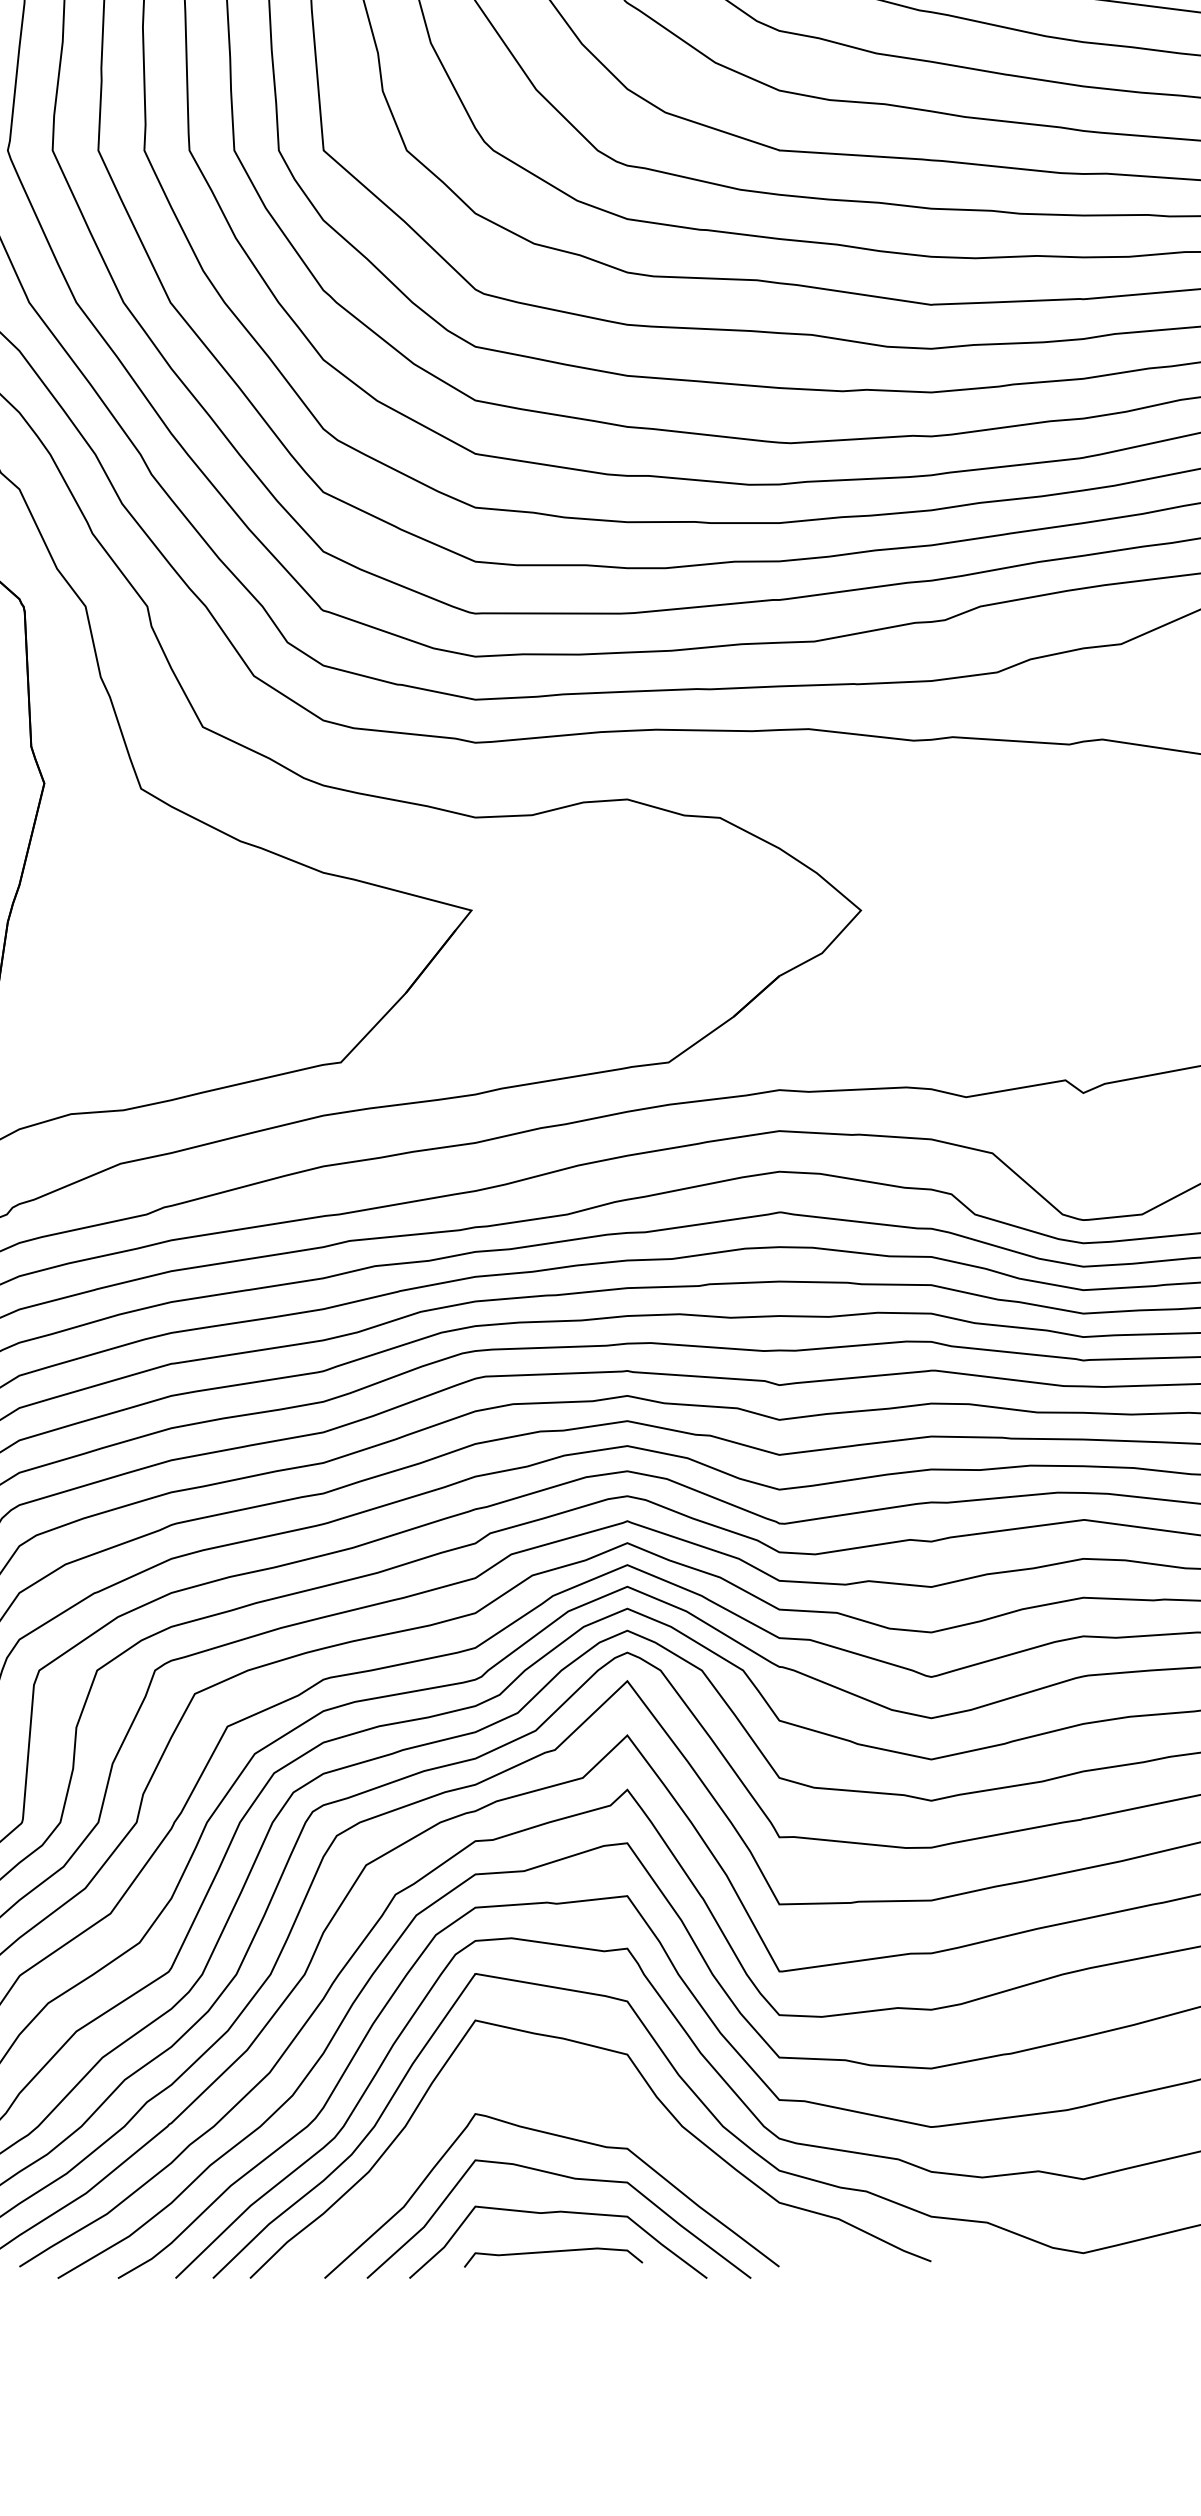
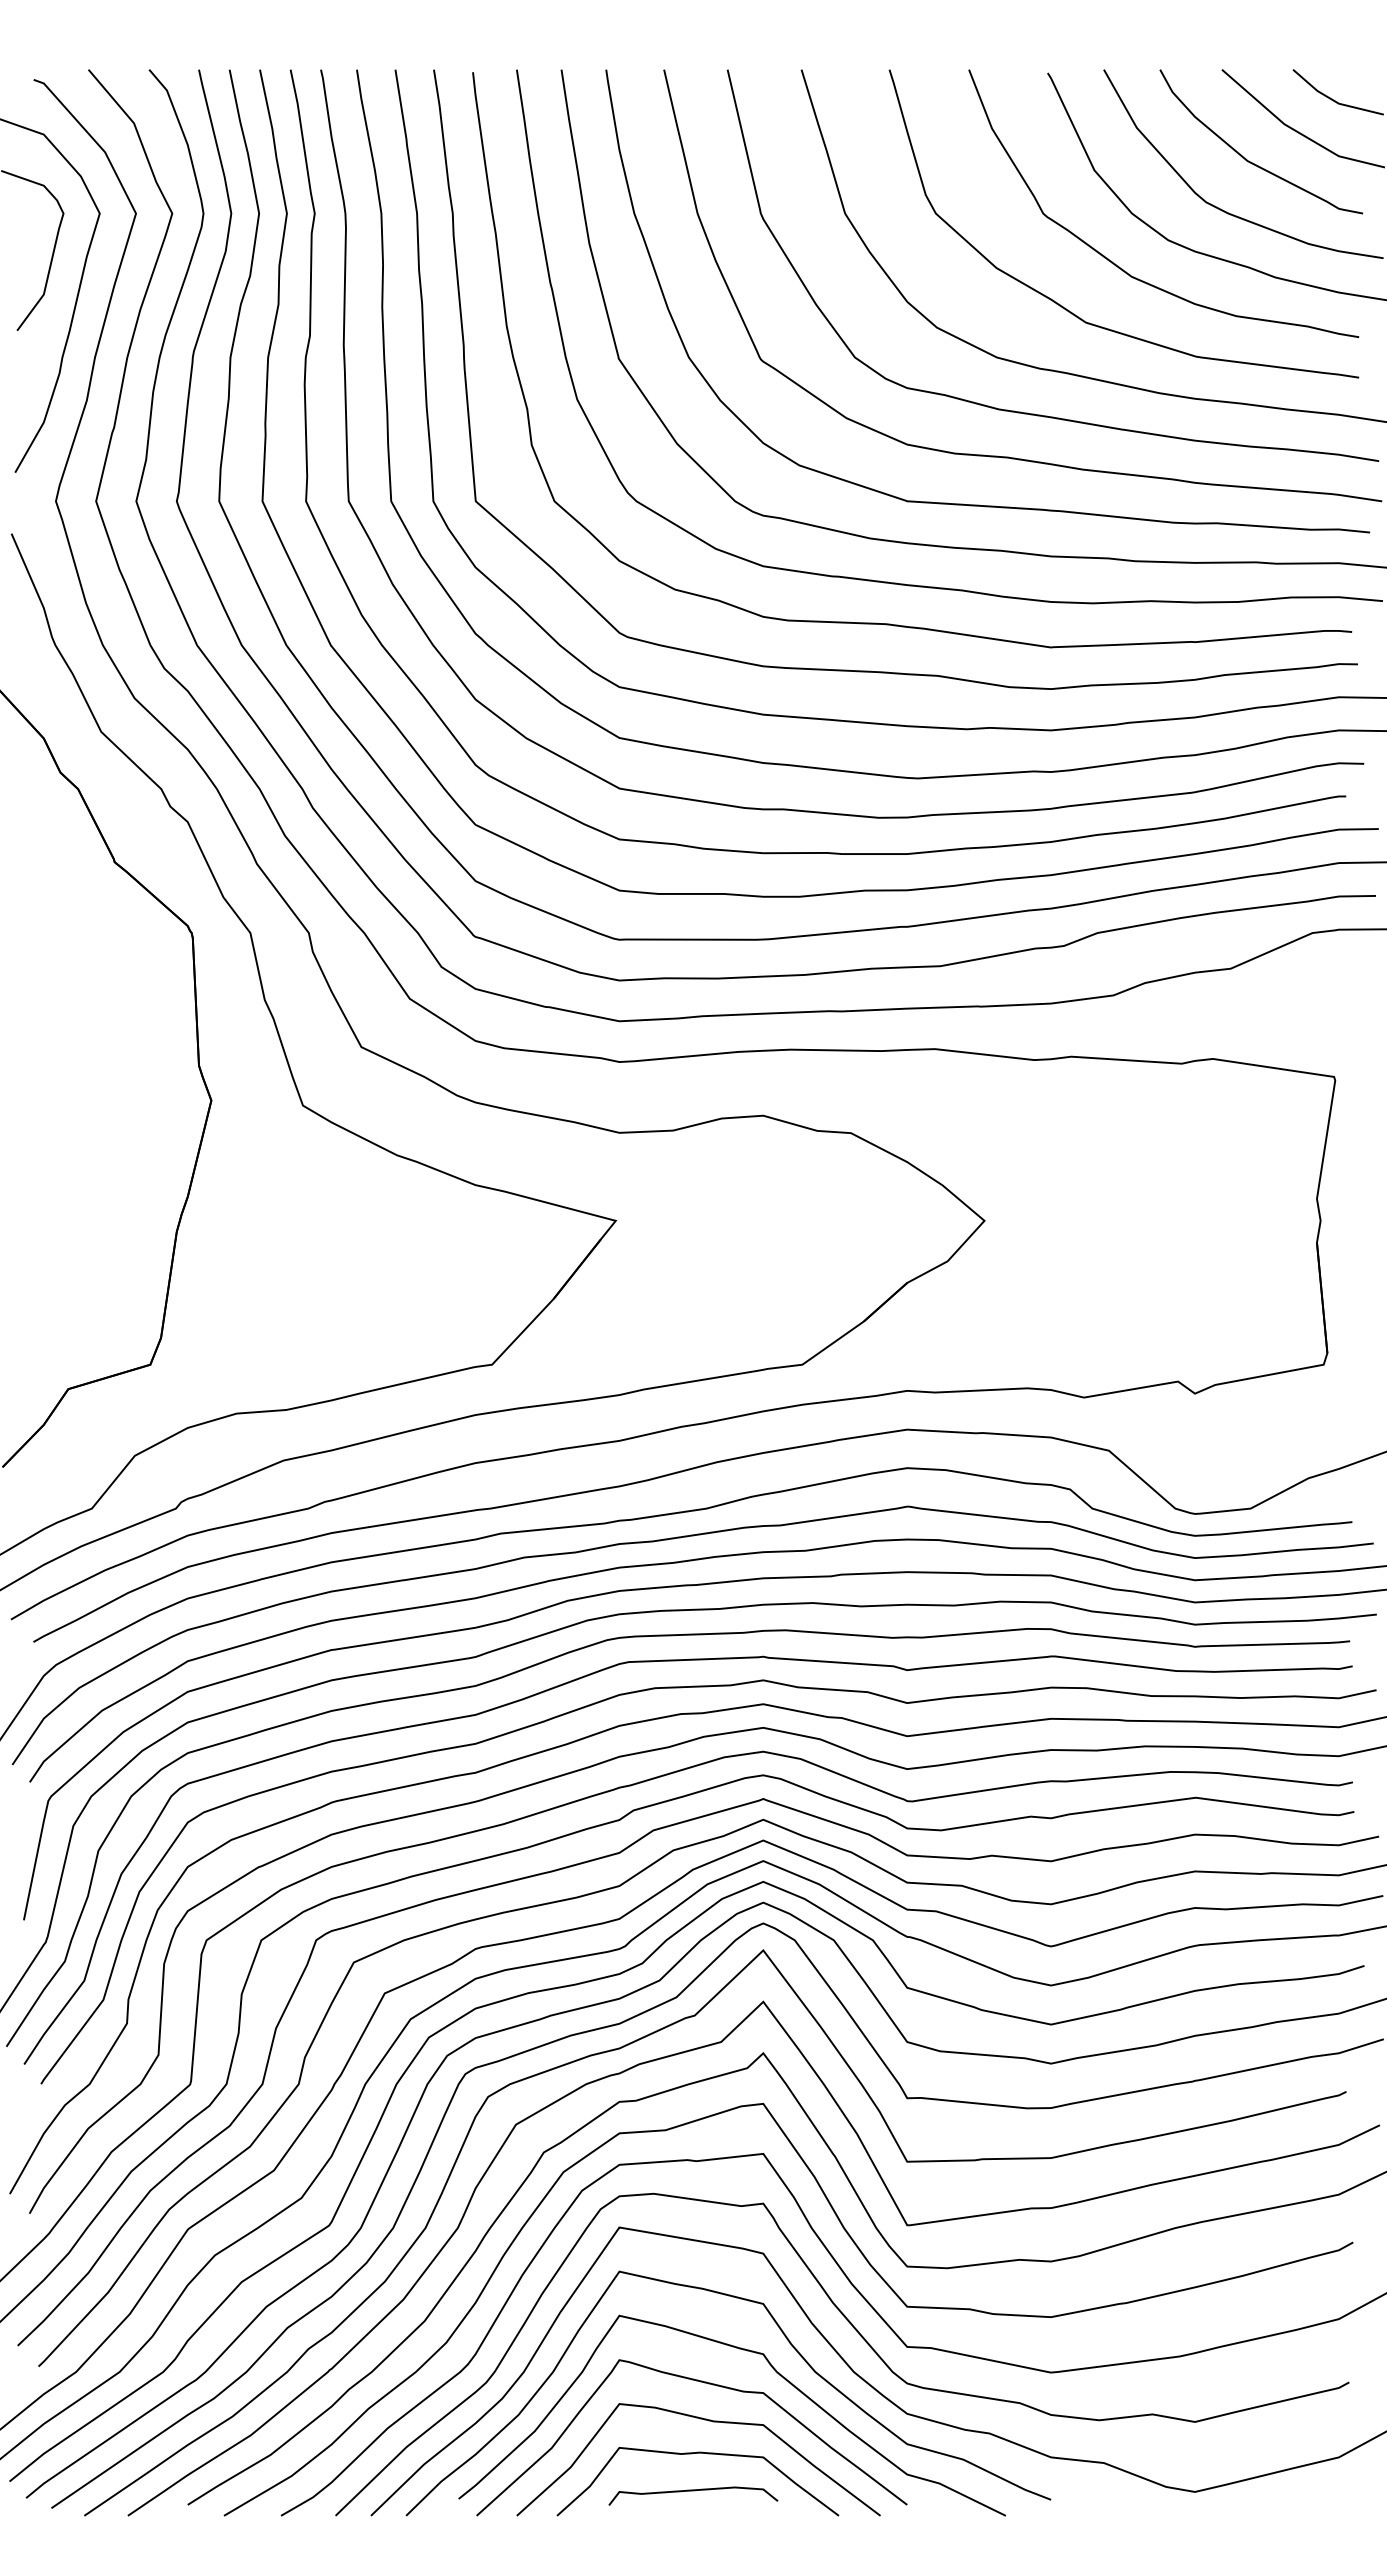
curve: (640, 2125) -> (775, 2371), added

